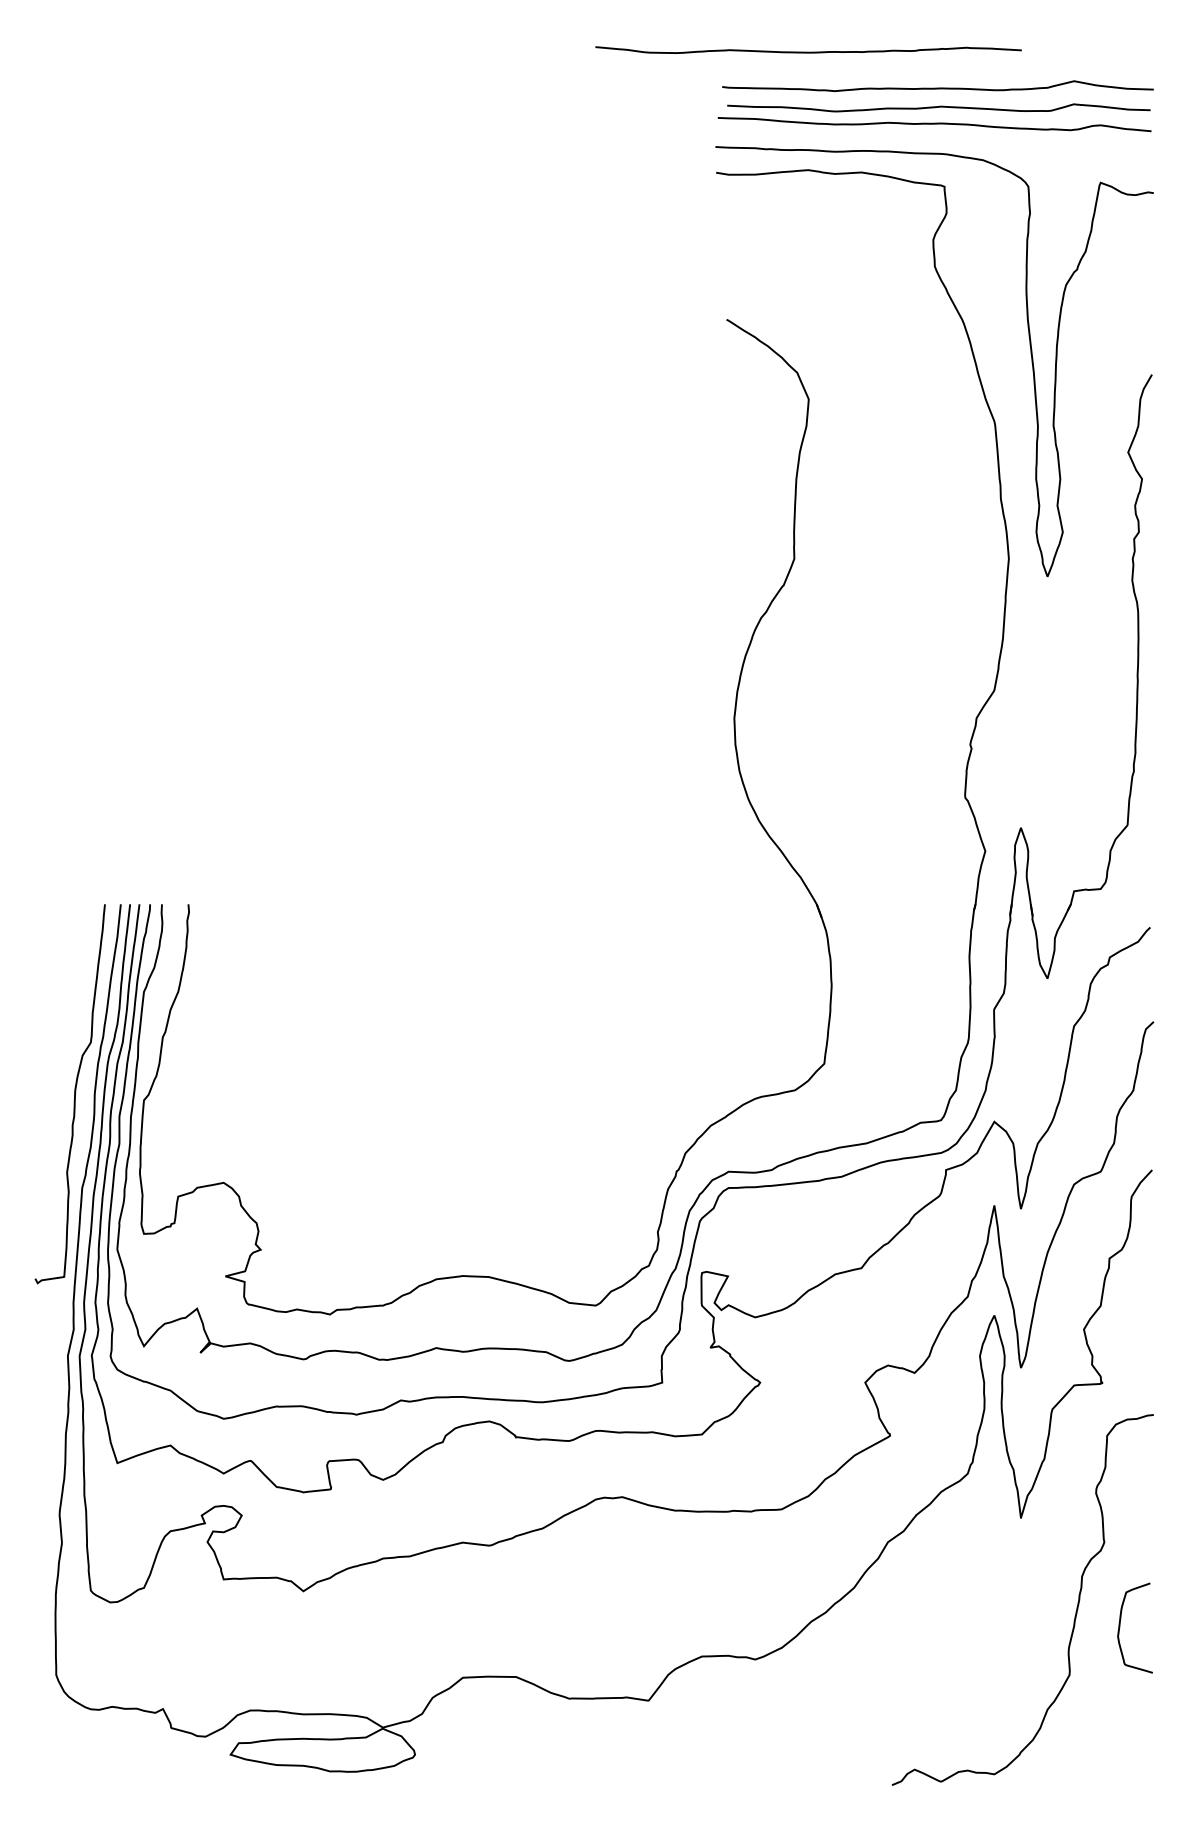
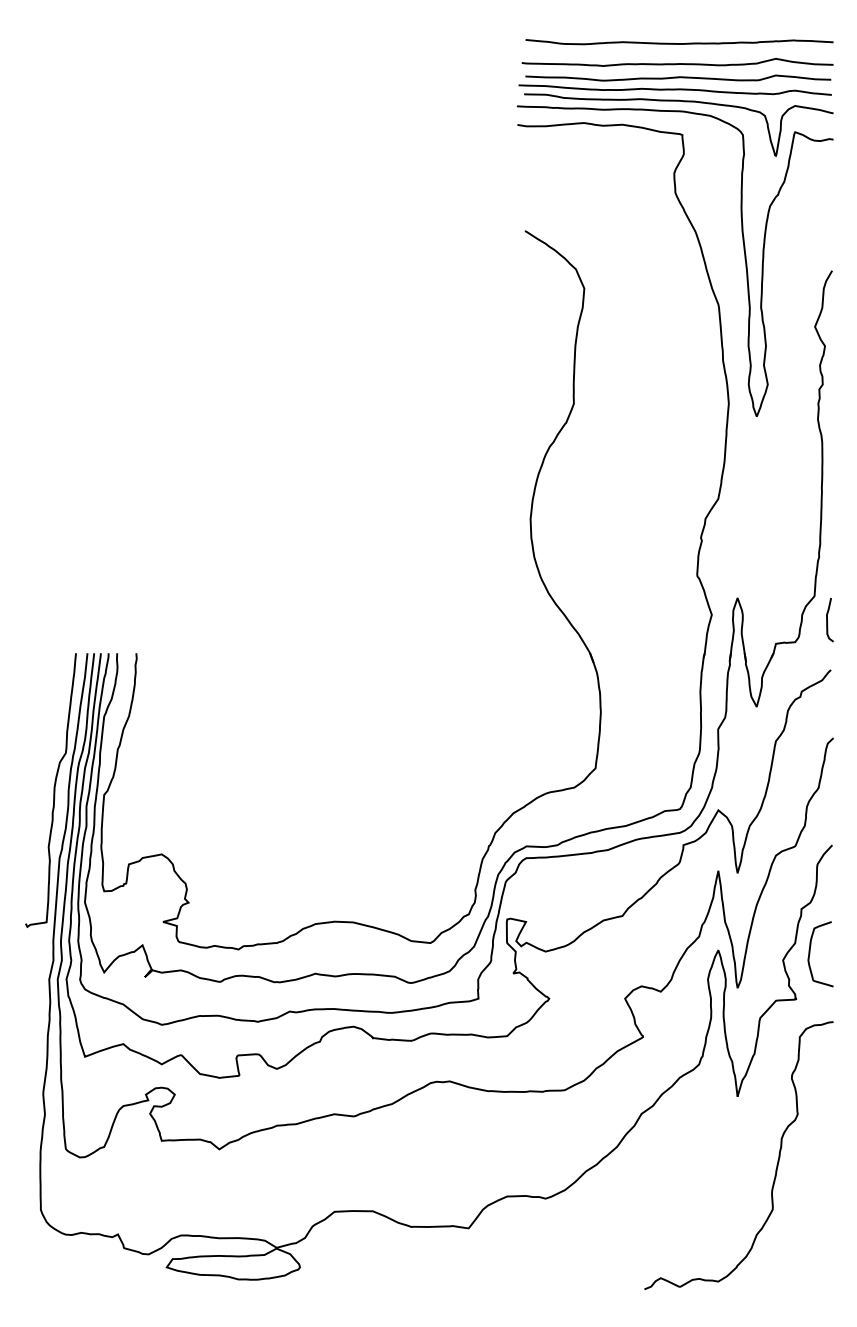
curve: (808, 51) -> (679, 43), moved
curve: (939, 140) -> (678, 101), added
curve: (1145, 857) -> (827, 619), added
curve: (1120, 1627) -> (810, 953), moved

